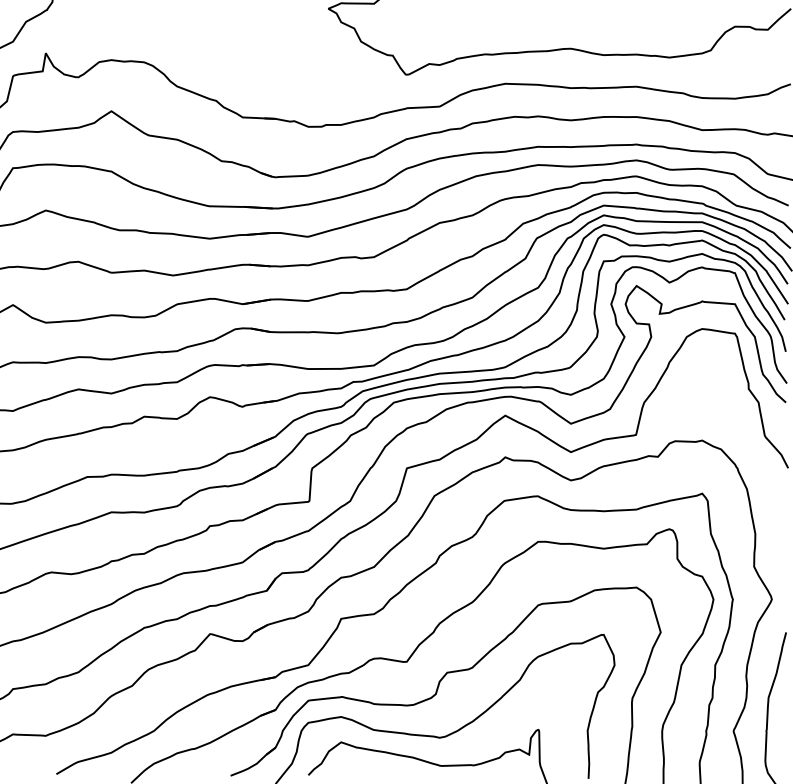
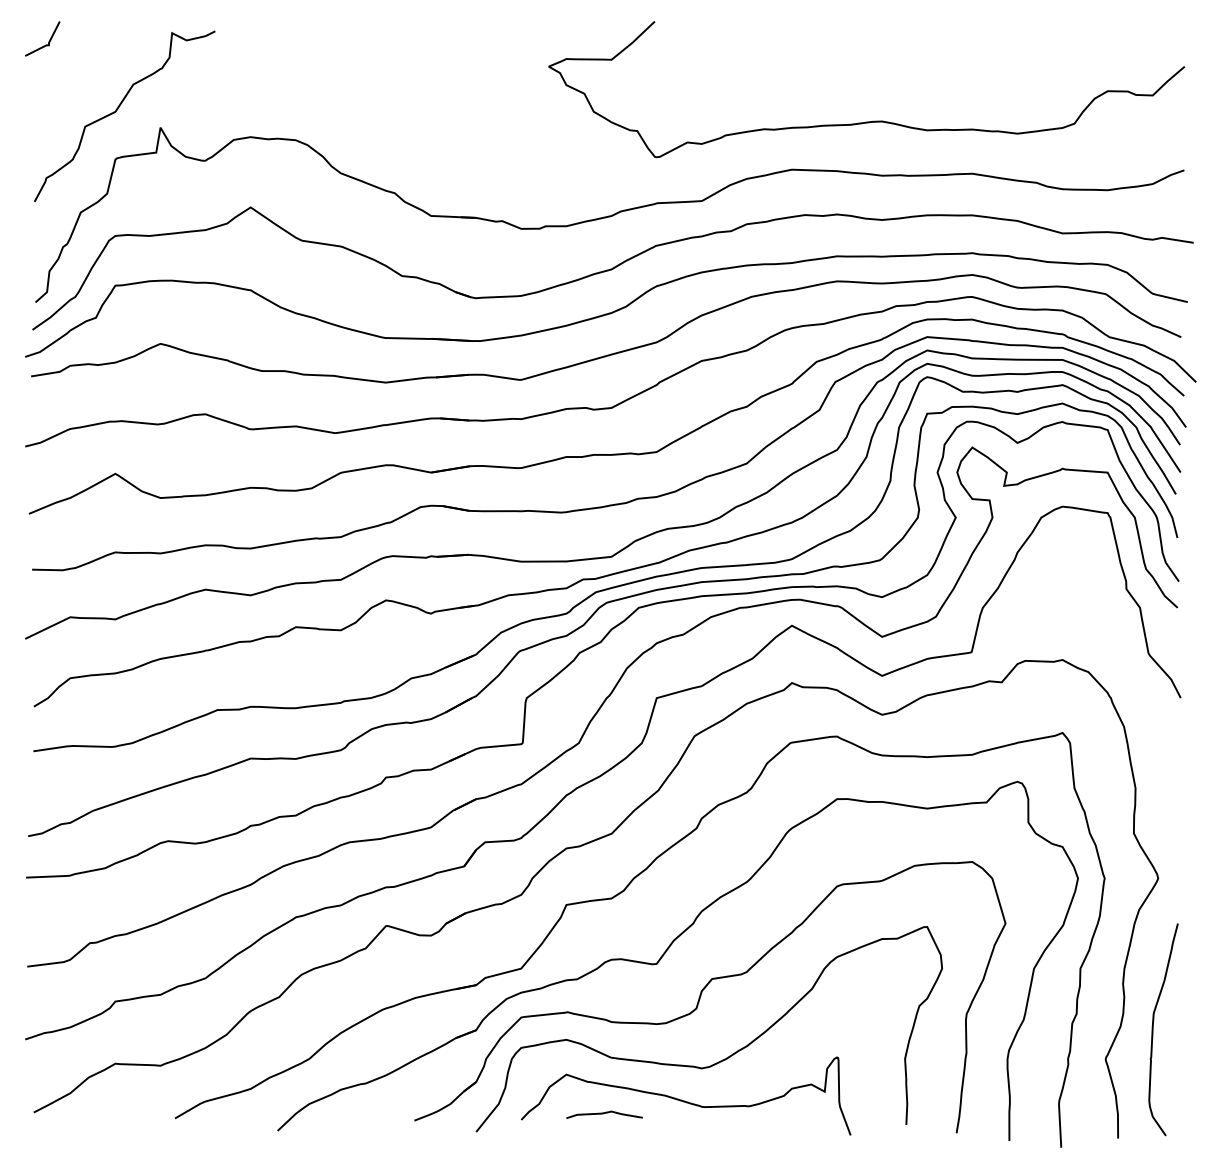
curve: (368, 770) -> (604, 1113), added

